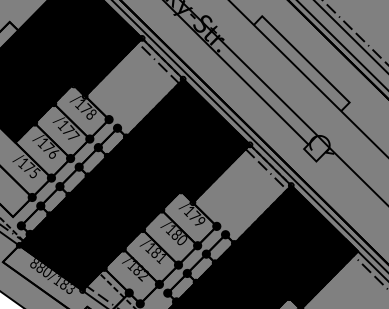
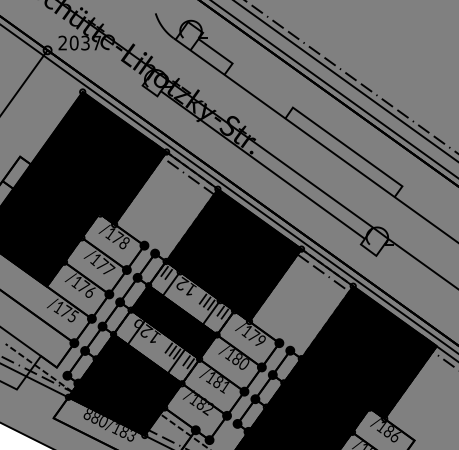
fill: (144, 172) -> (191, 297), removed
fill: (105, 212) -> (156, 346), removed

